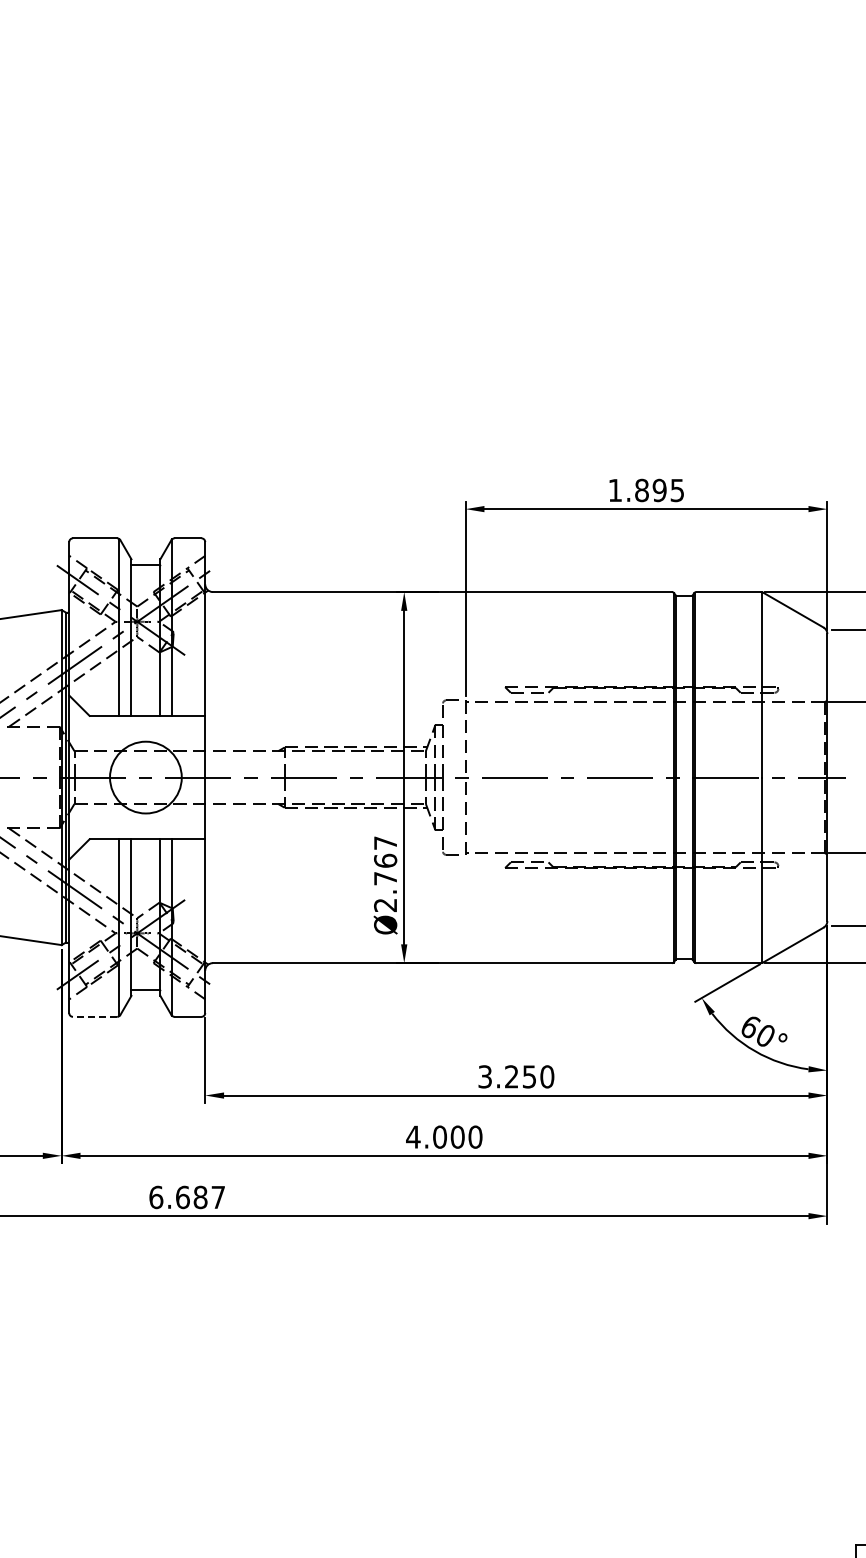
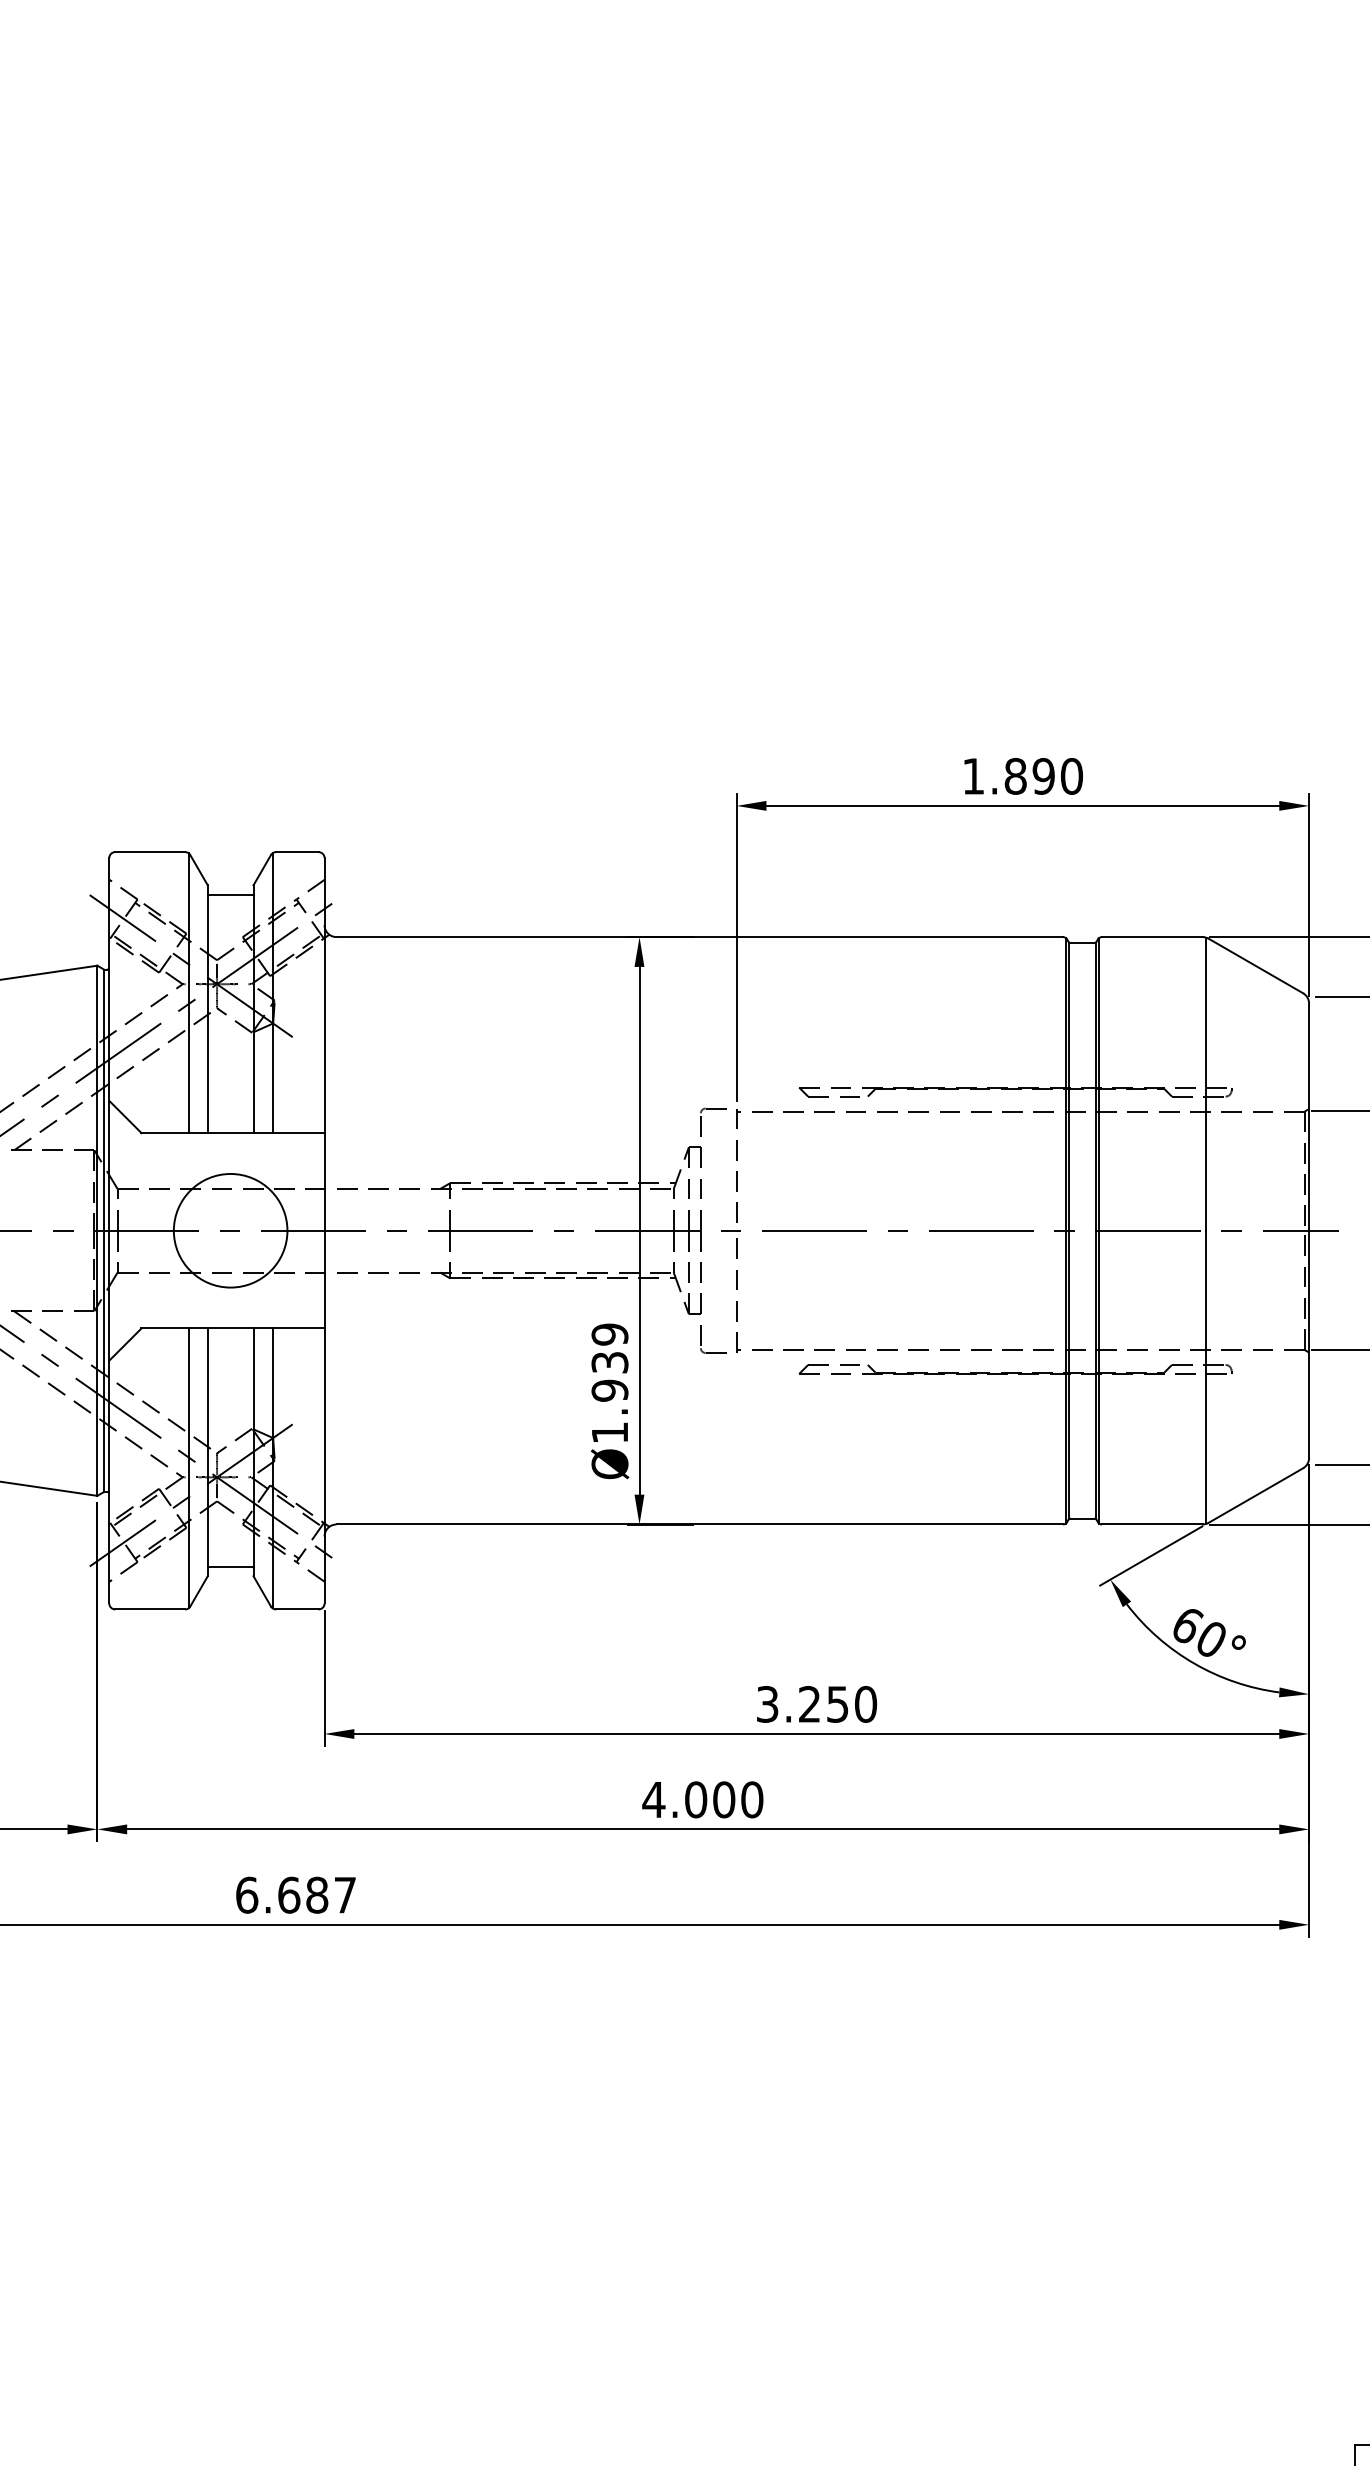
text: (677, 490) -> (1071, 776), 1.895 -> 1.890
text: (385, 874) -> (609, 1384), Ø2.767 -> Ø1.939
line: (94, 1016) -> (149, 1608), dashed -> solid

